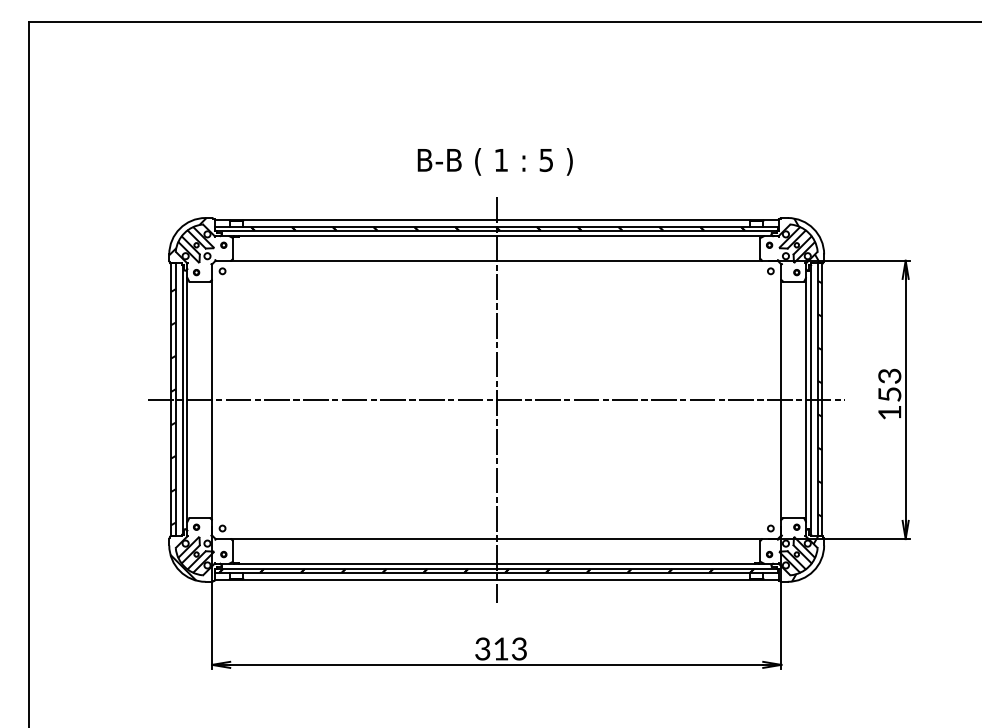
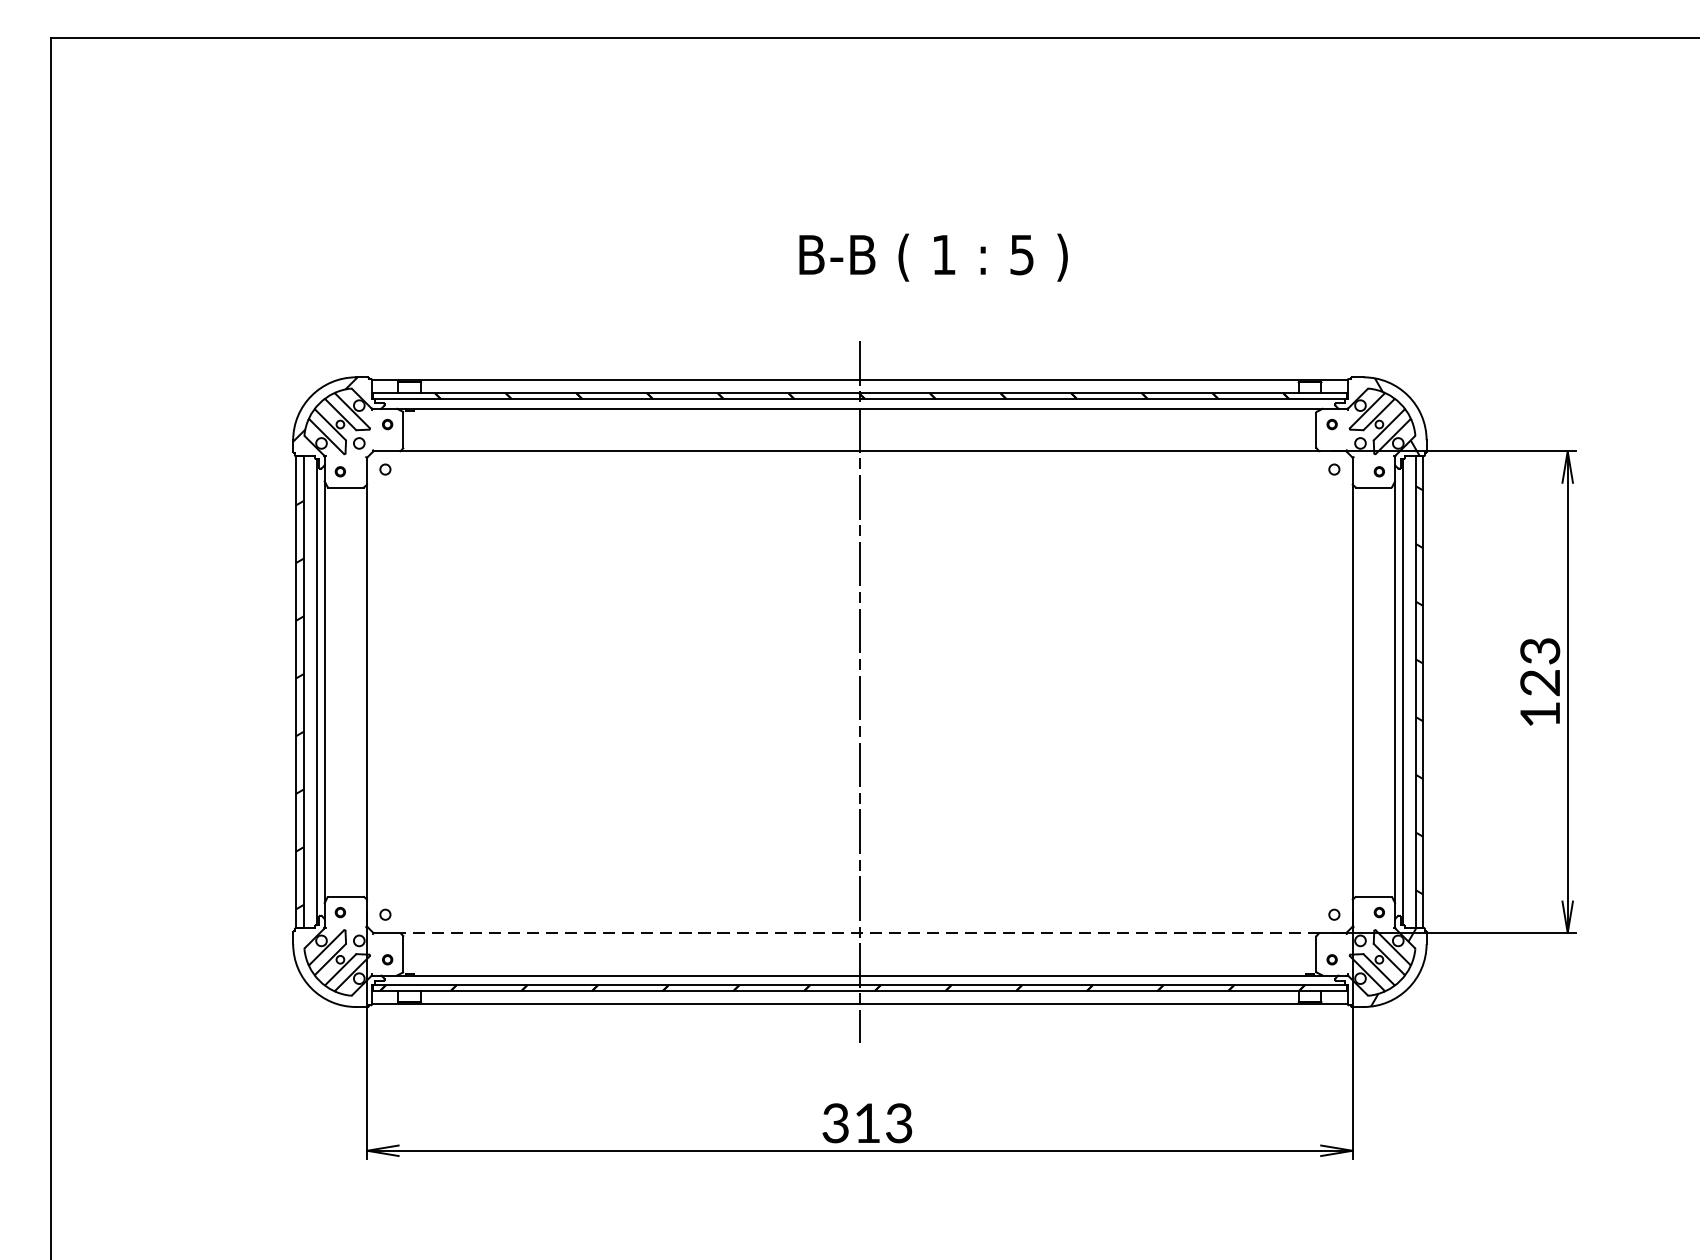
text: (494, 161) -> (932, 257), moved
text: (889, 394) -> (1539, 682), 153 -> 123
line: (496, 399) -> (859, 691), removed
line: (496, 539) -> (859, 933), solid -> dashed
hatch: (195, 554) -> (338, 959), removed

